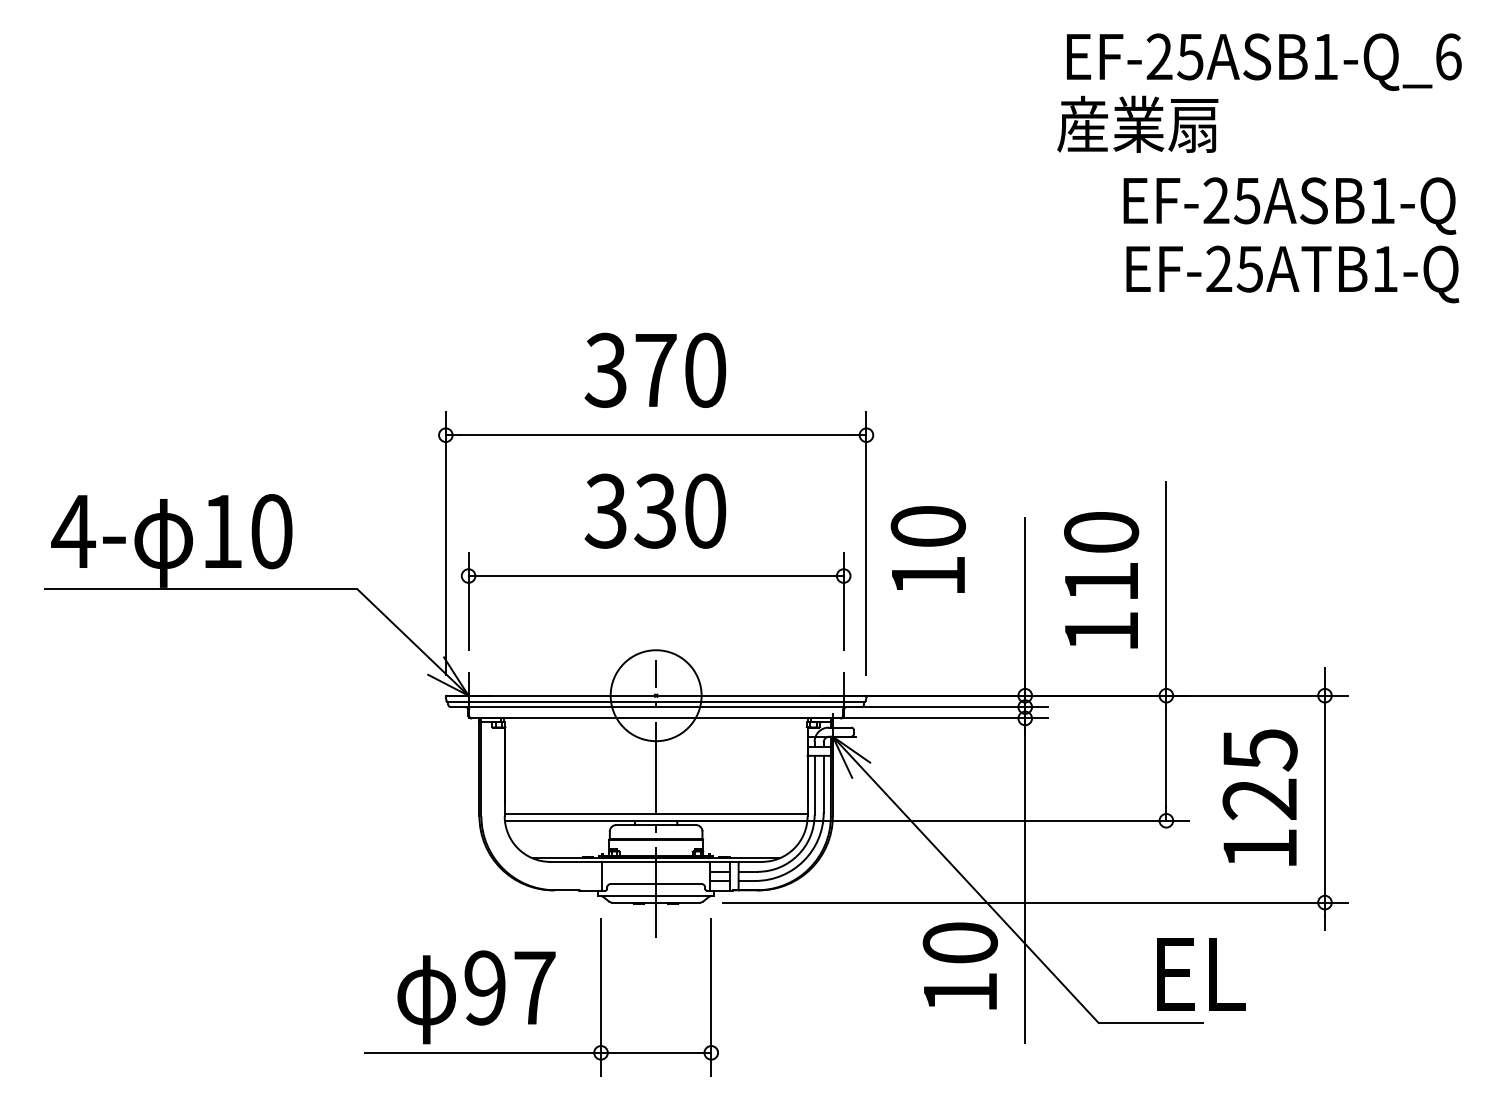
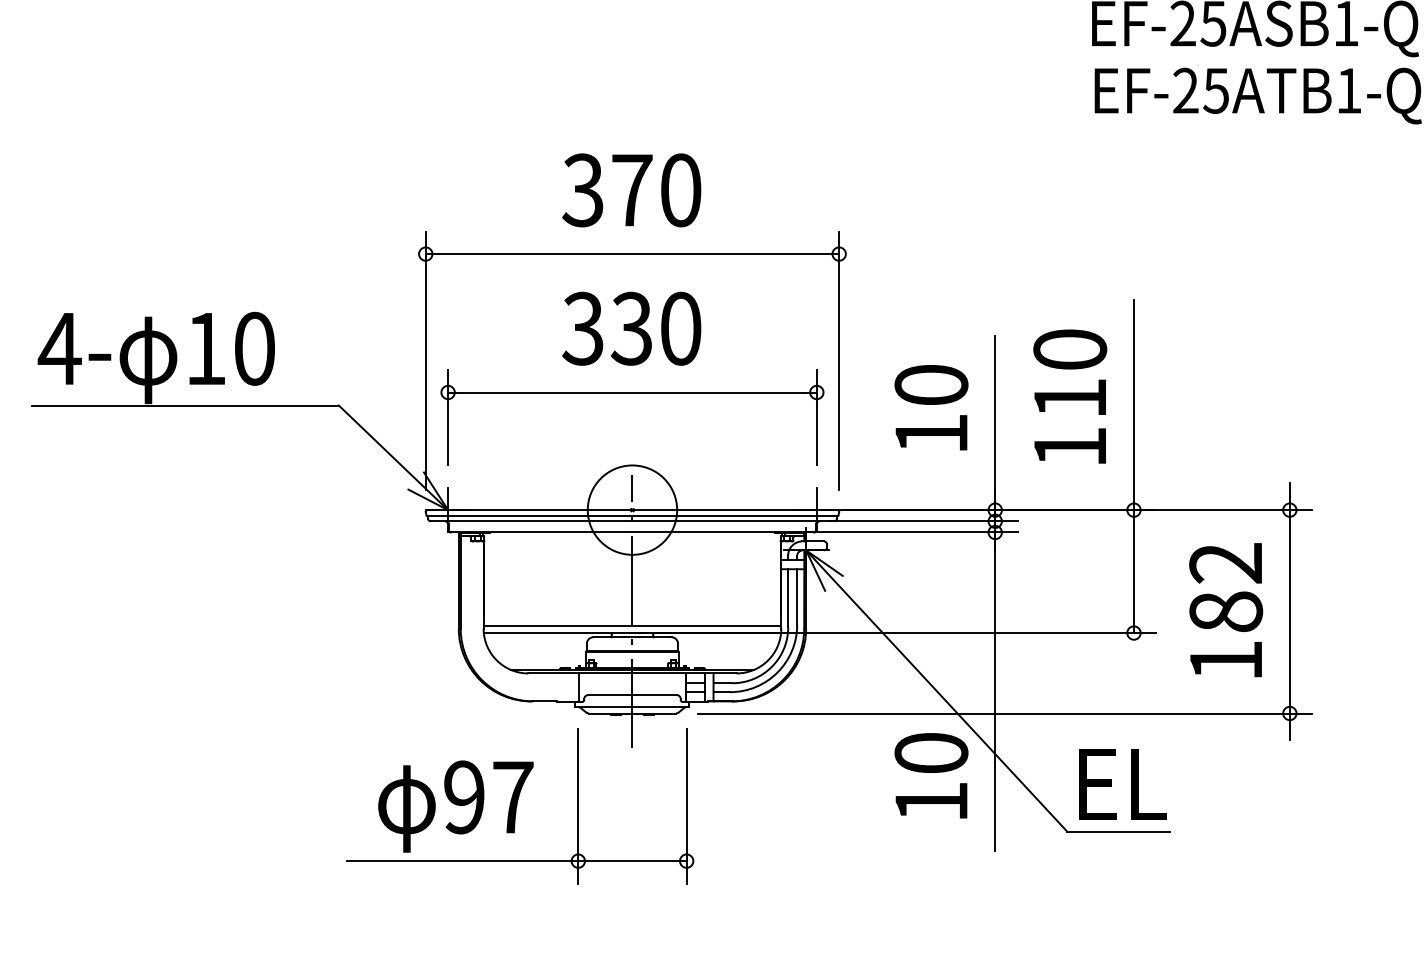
text: (927, 549) -> (930, 407), moved
text: (1259, 774) -> (1225, 587), 125 -> 182
text: (1201, 974) -> (1123, 784), moved

